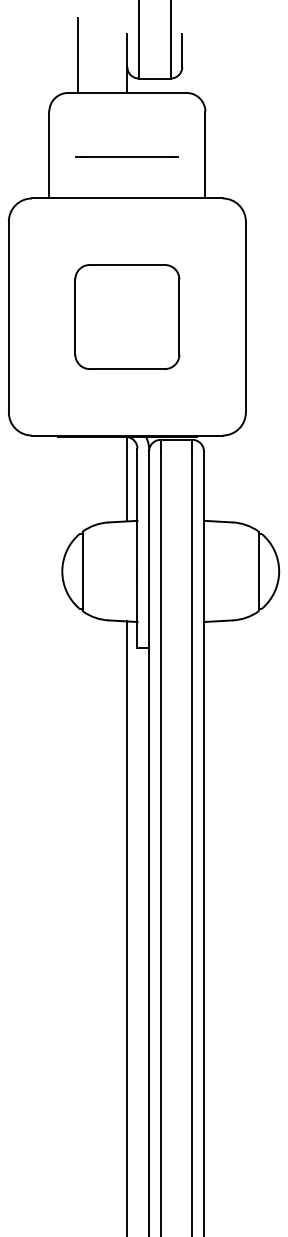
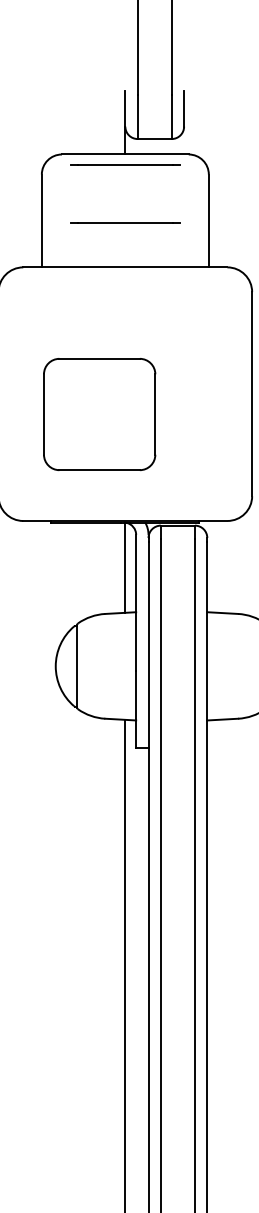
line: (78, 54) -> (73, 113), removed
line: (126, 102) -> (124, 164), added
part: (127, 316) -> (99, 413), moved

